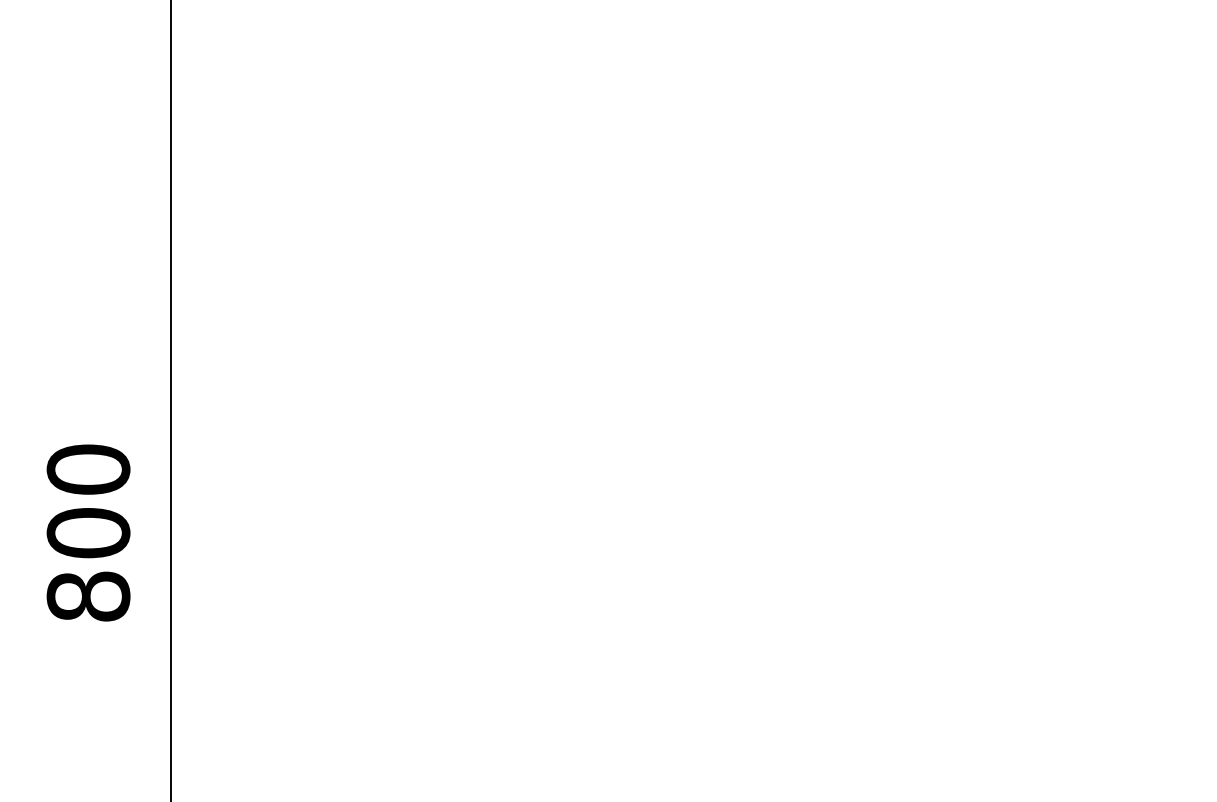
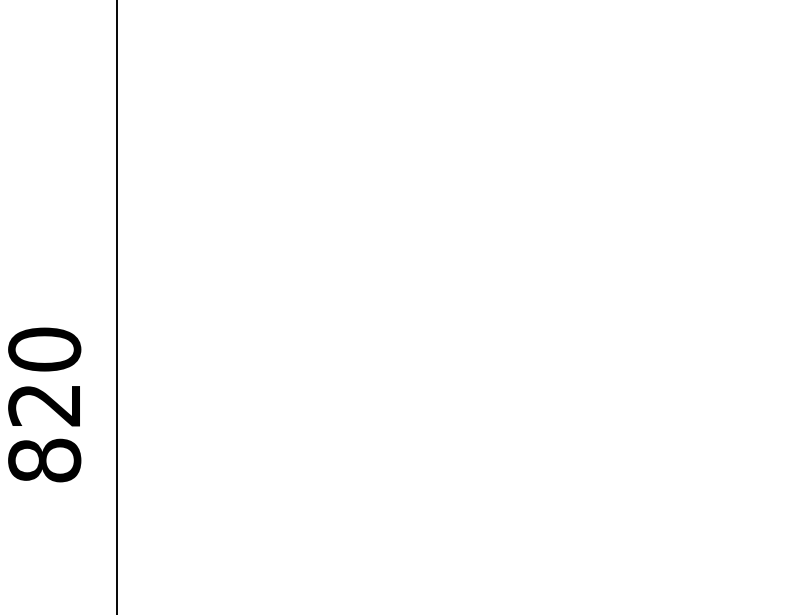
text: (88, 533) -> (44, 405), 800 -> 820

